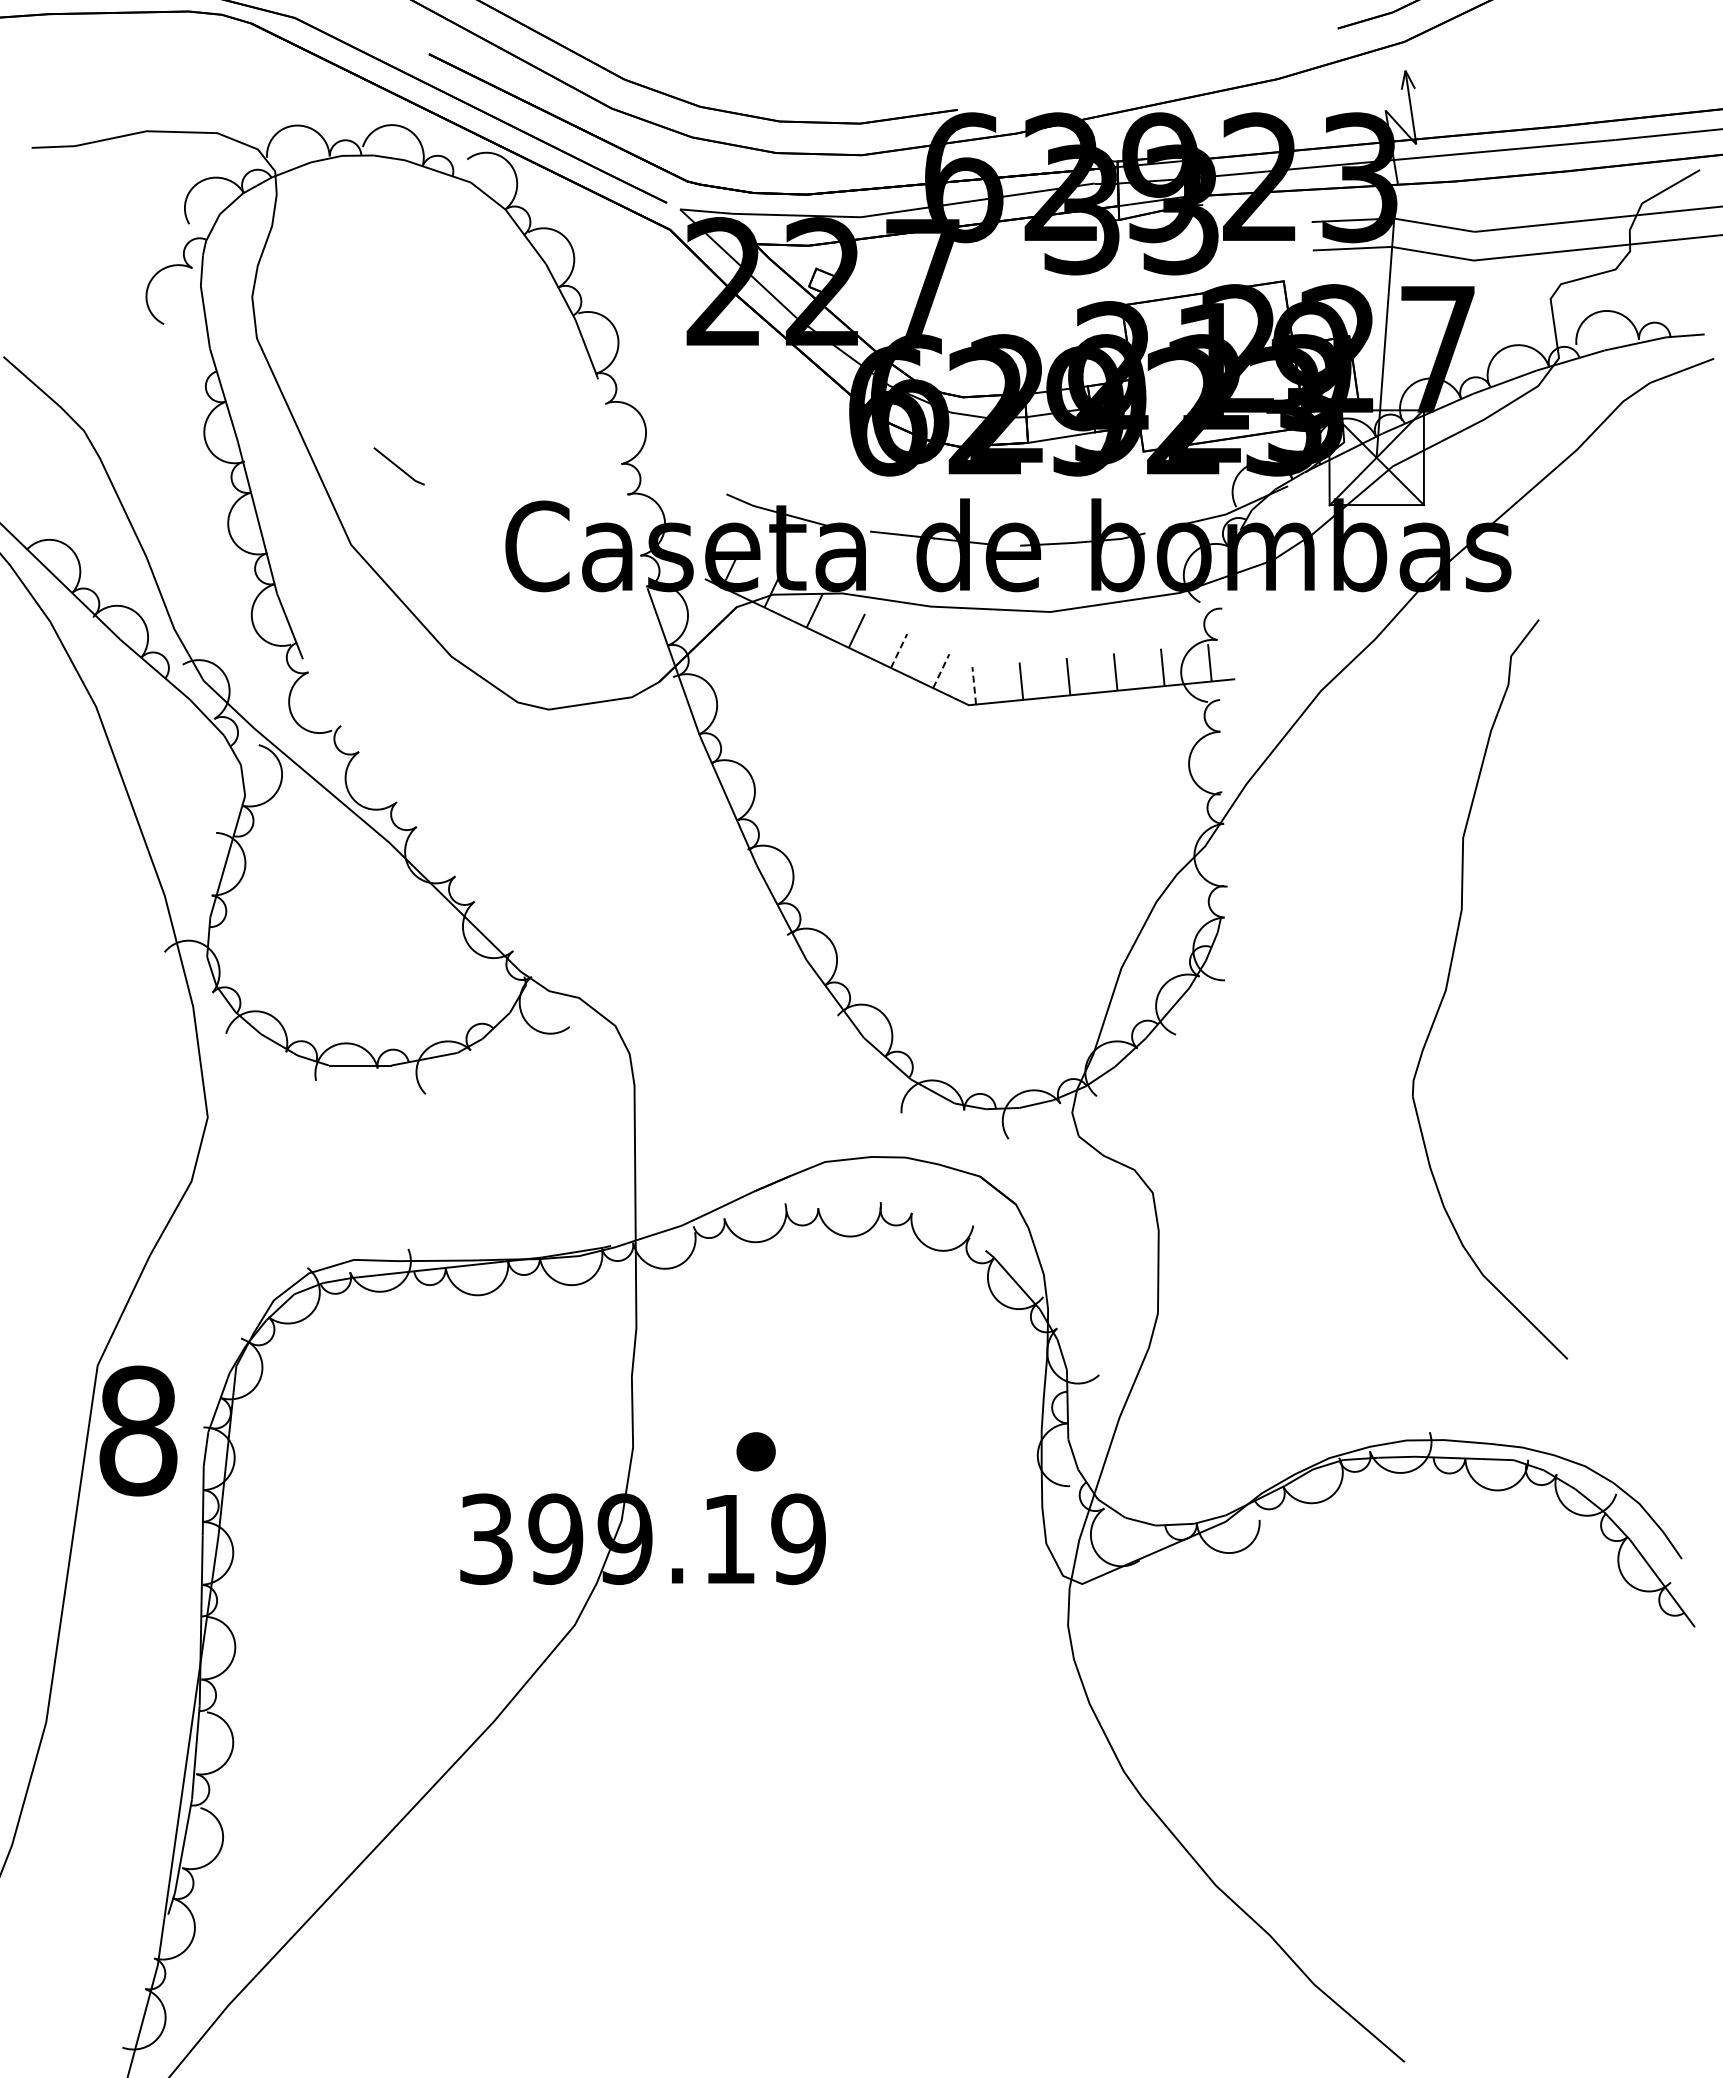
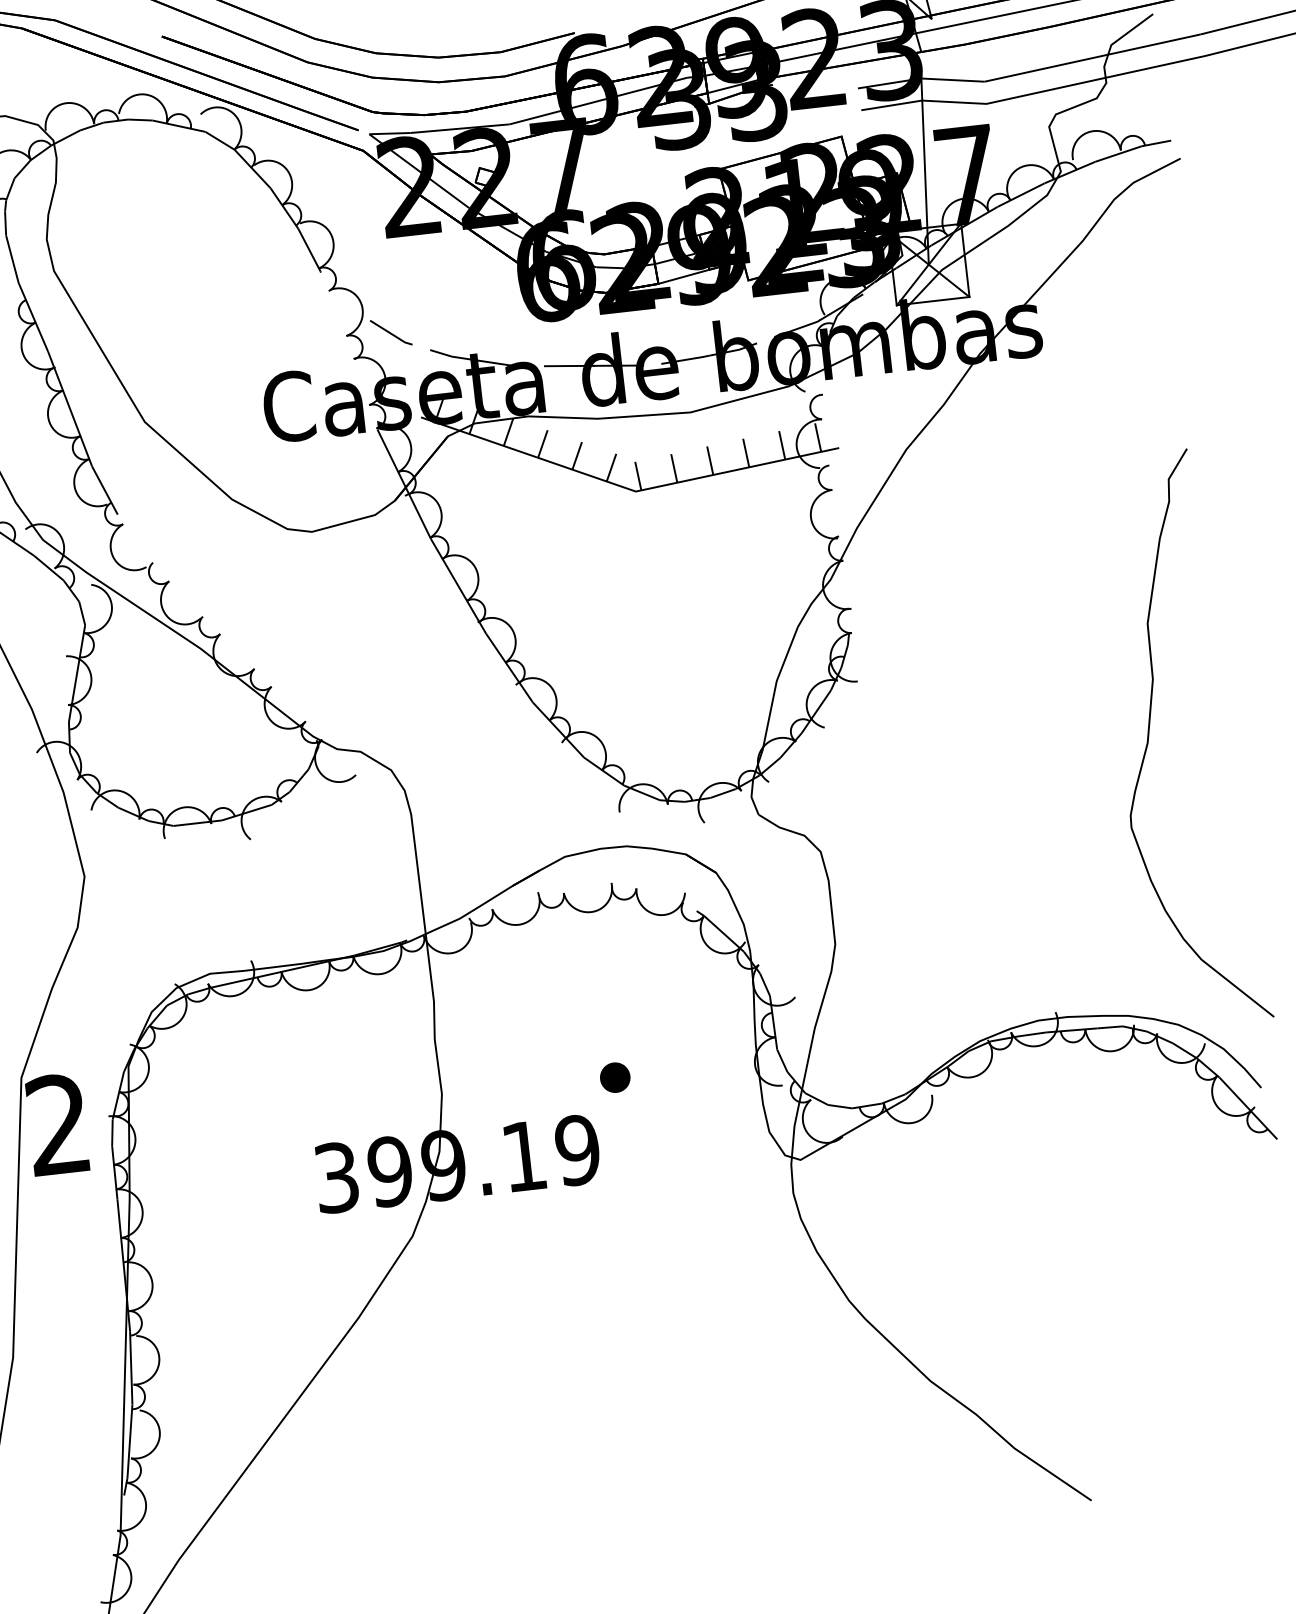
line: (398, 466) -> (390, 332), moved
line: (899, 651) -> (577, 456), dashed -> solid
line: (941, 671) -> (611, 467), dashed -> solid
line: (974, 685) -> (638, 475), dashed -> solid
part: (1448, 983) -> (1149, 737), moved
text: (138, 1430) -> (58, 1124), 8 -> 2
part: (755, 1451) -> (614, 1077), moved

